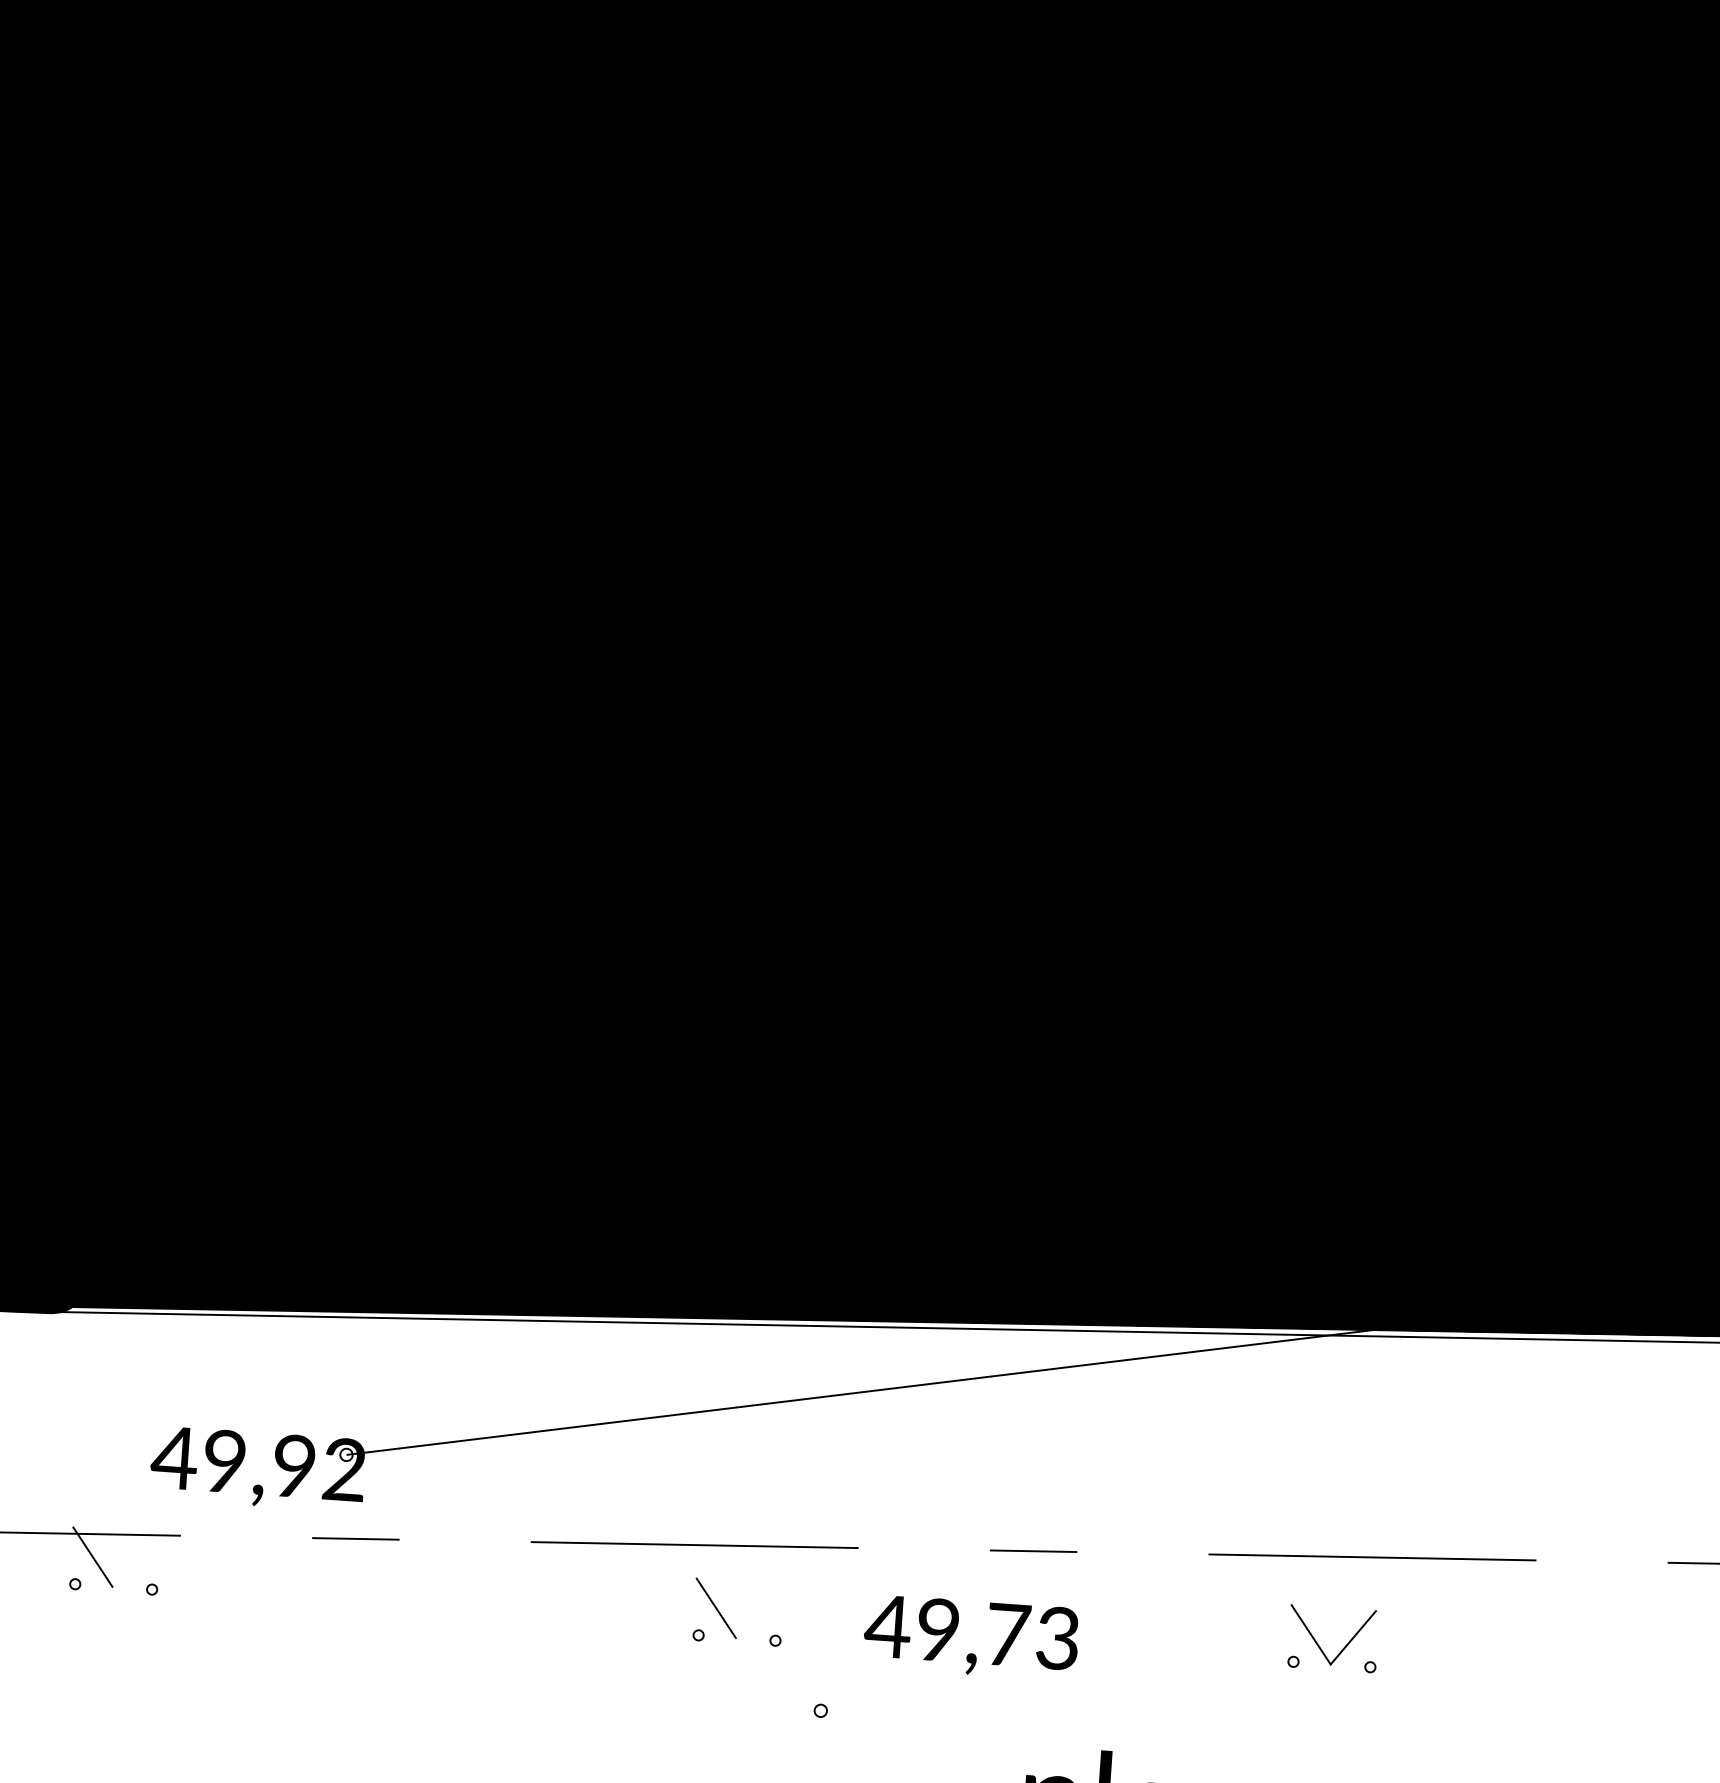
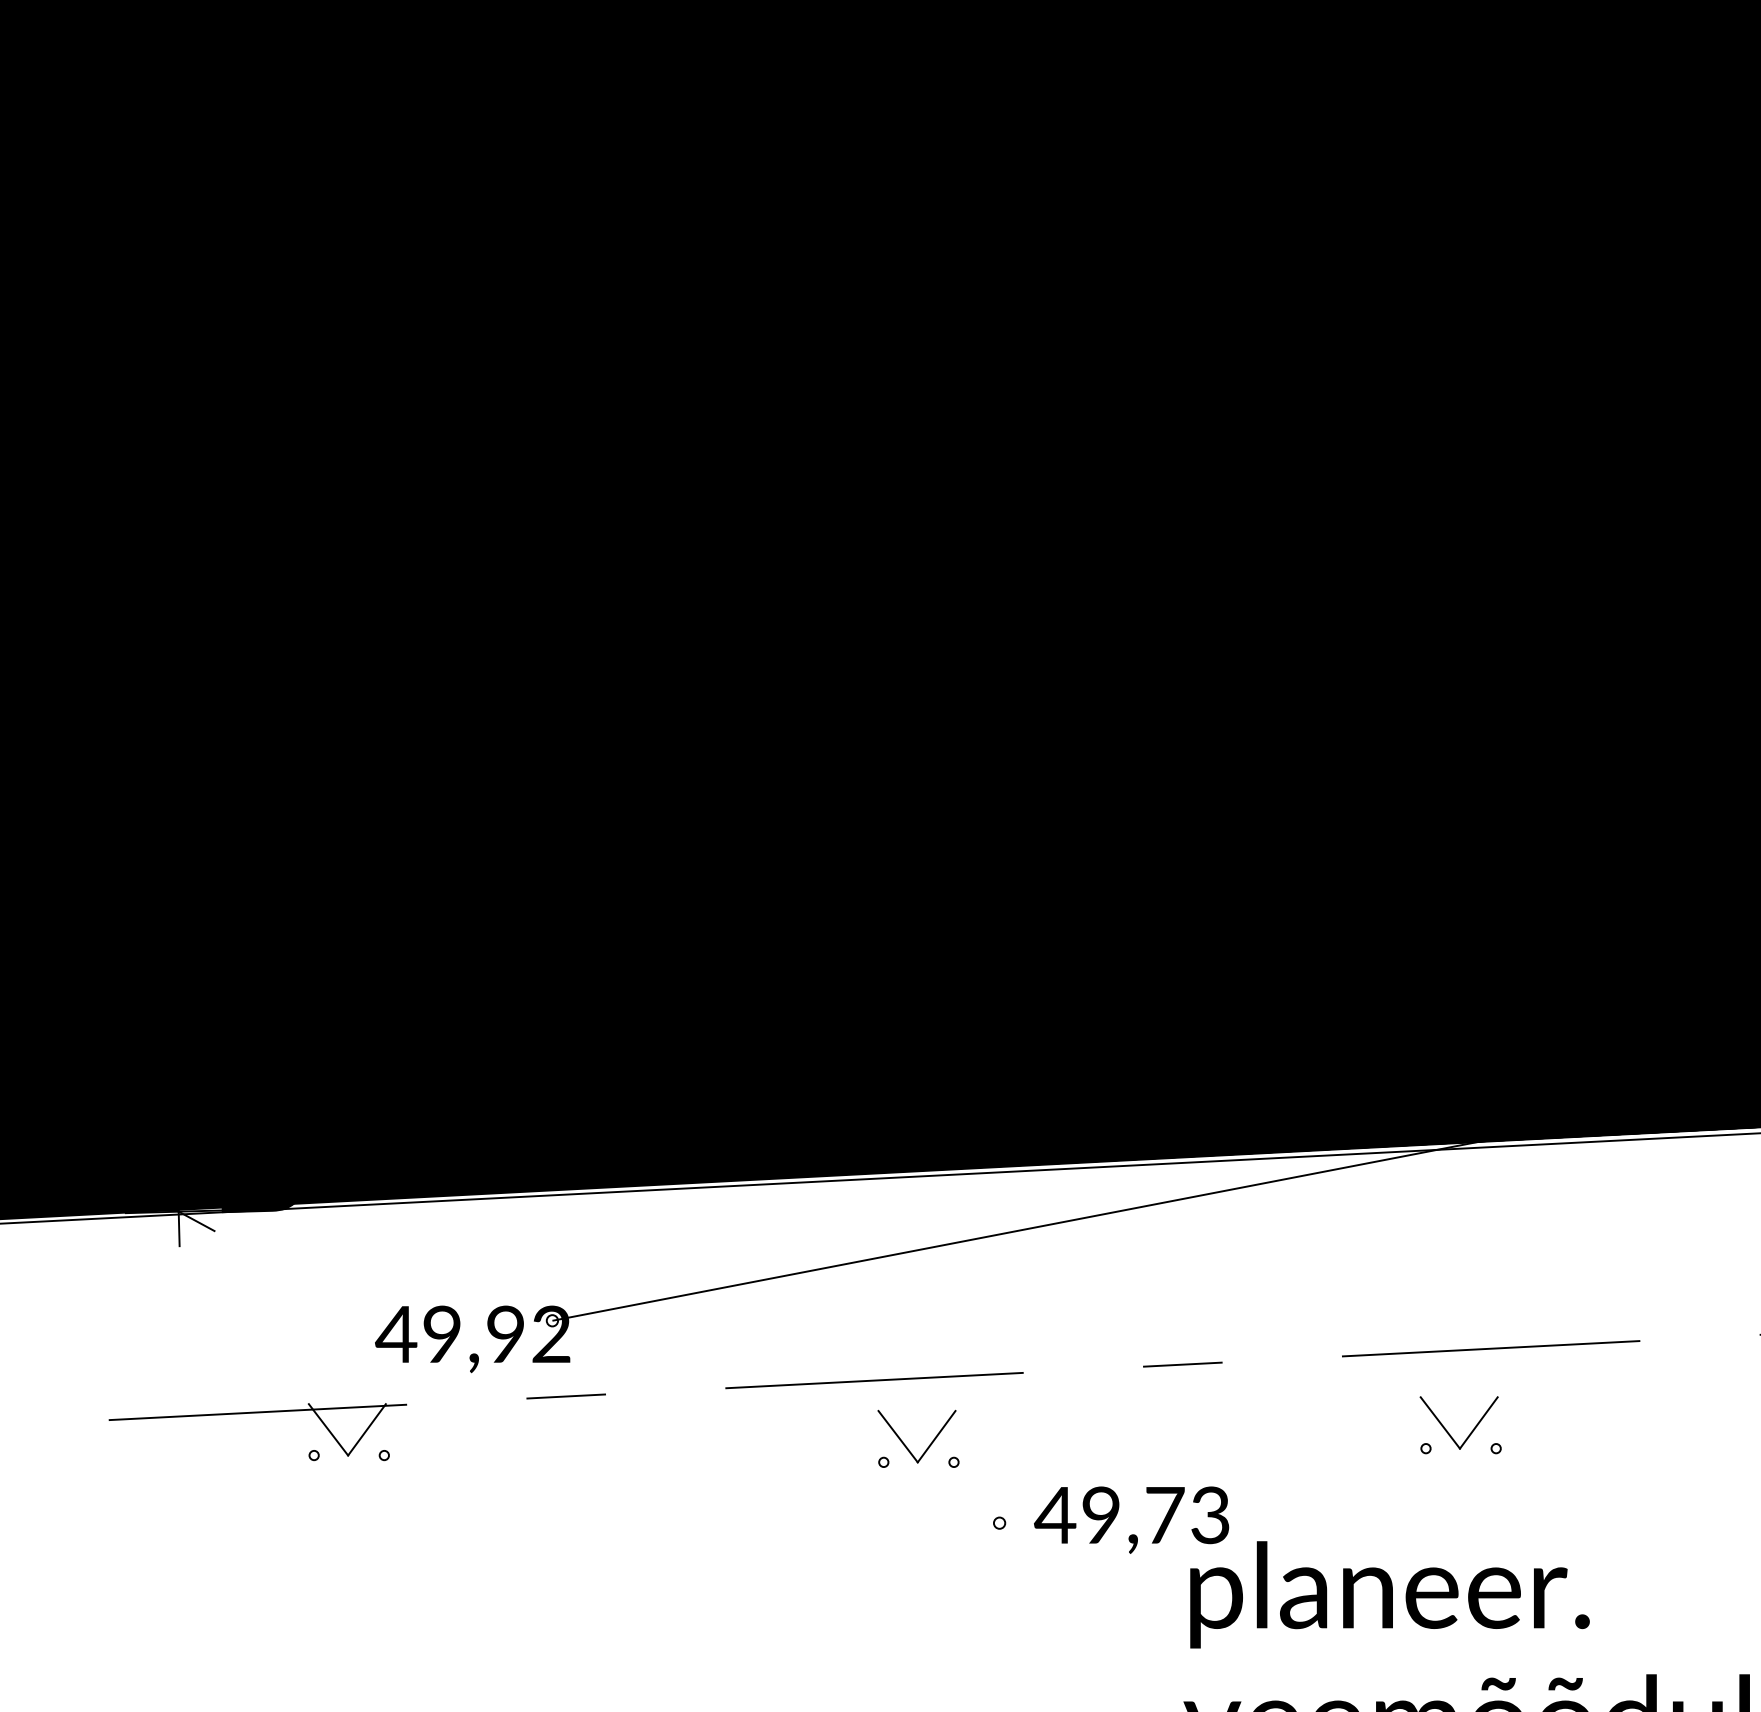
line: (134, 1559) -> (366, 1429), added
line: (758, 1611) -> (936, 1436), added
text: (971, 1636) -> (1131, 1519), moved

